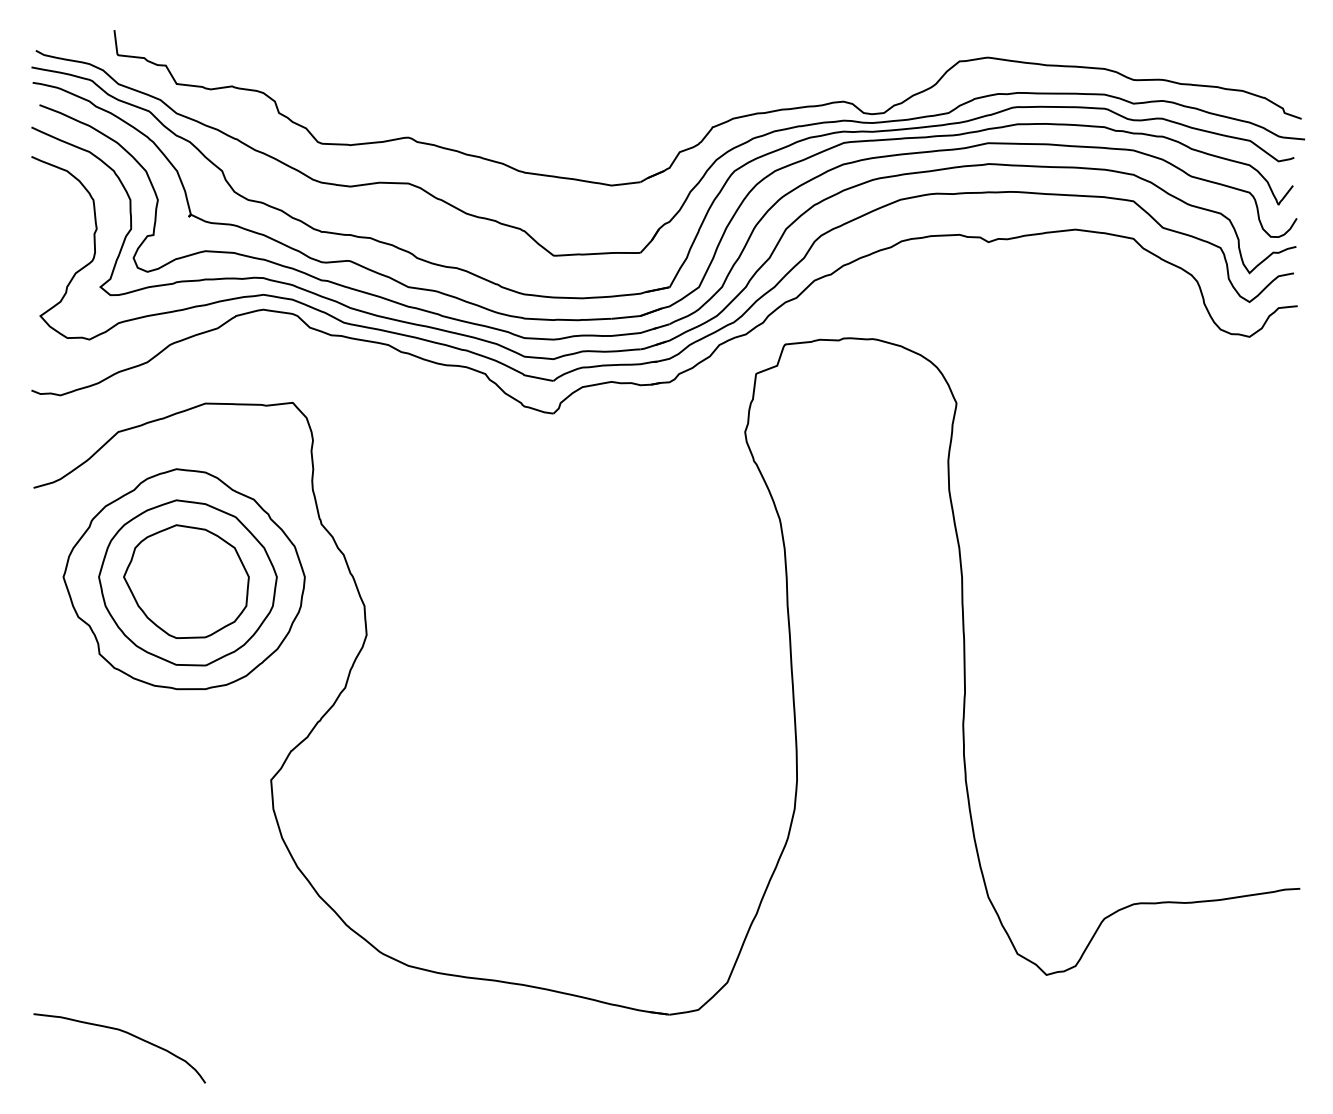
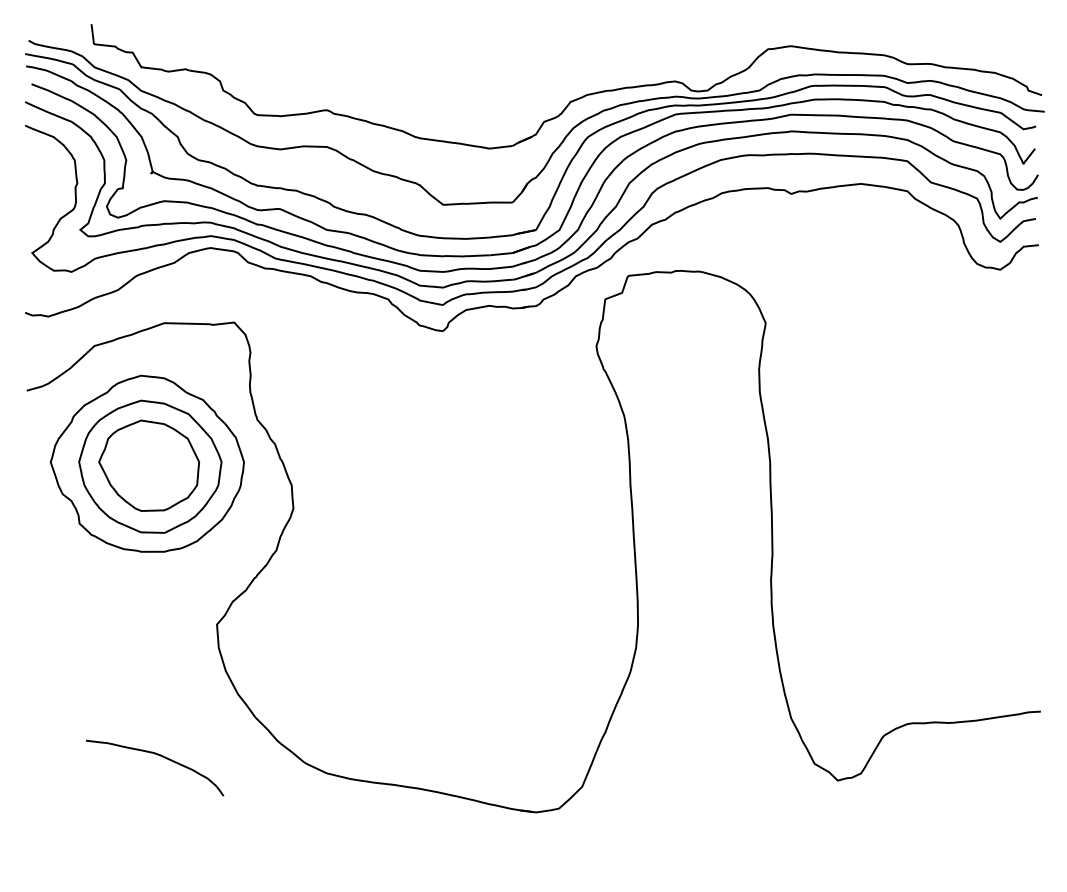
curve: (123, 1032) -> (158, 755), moved

